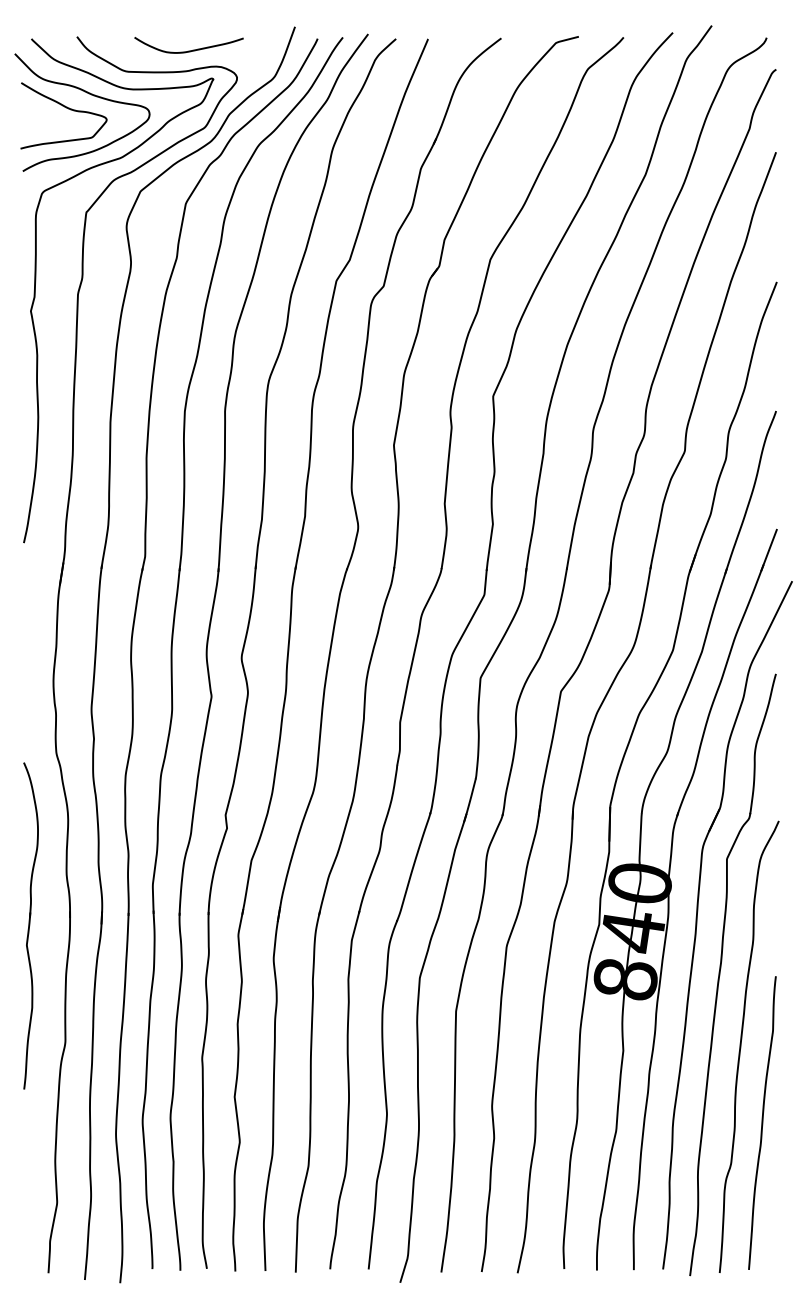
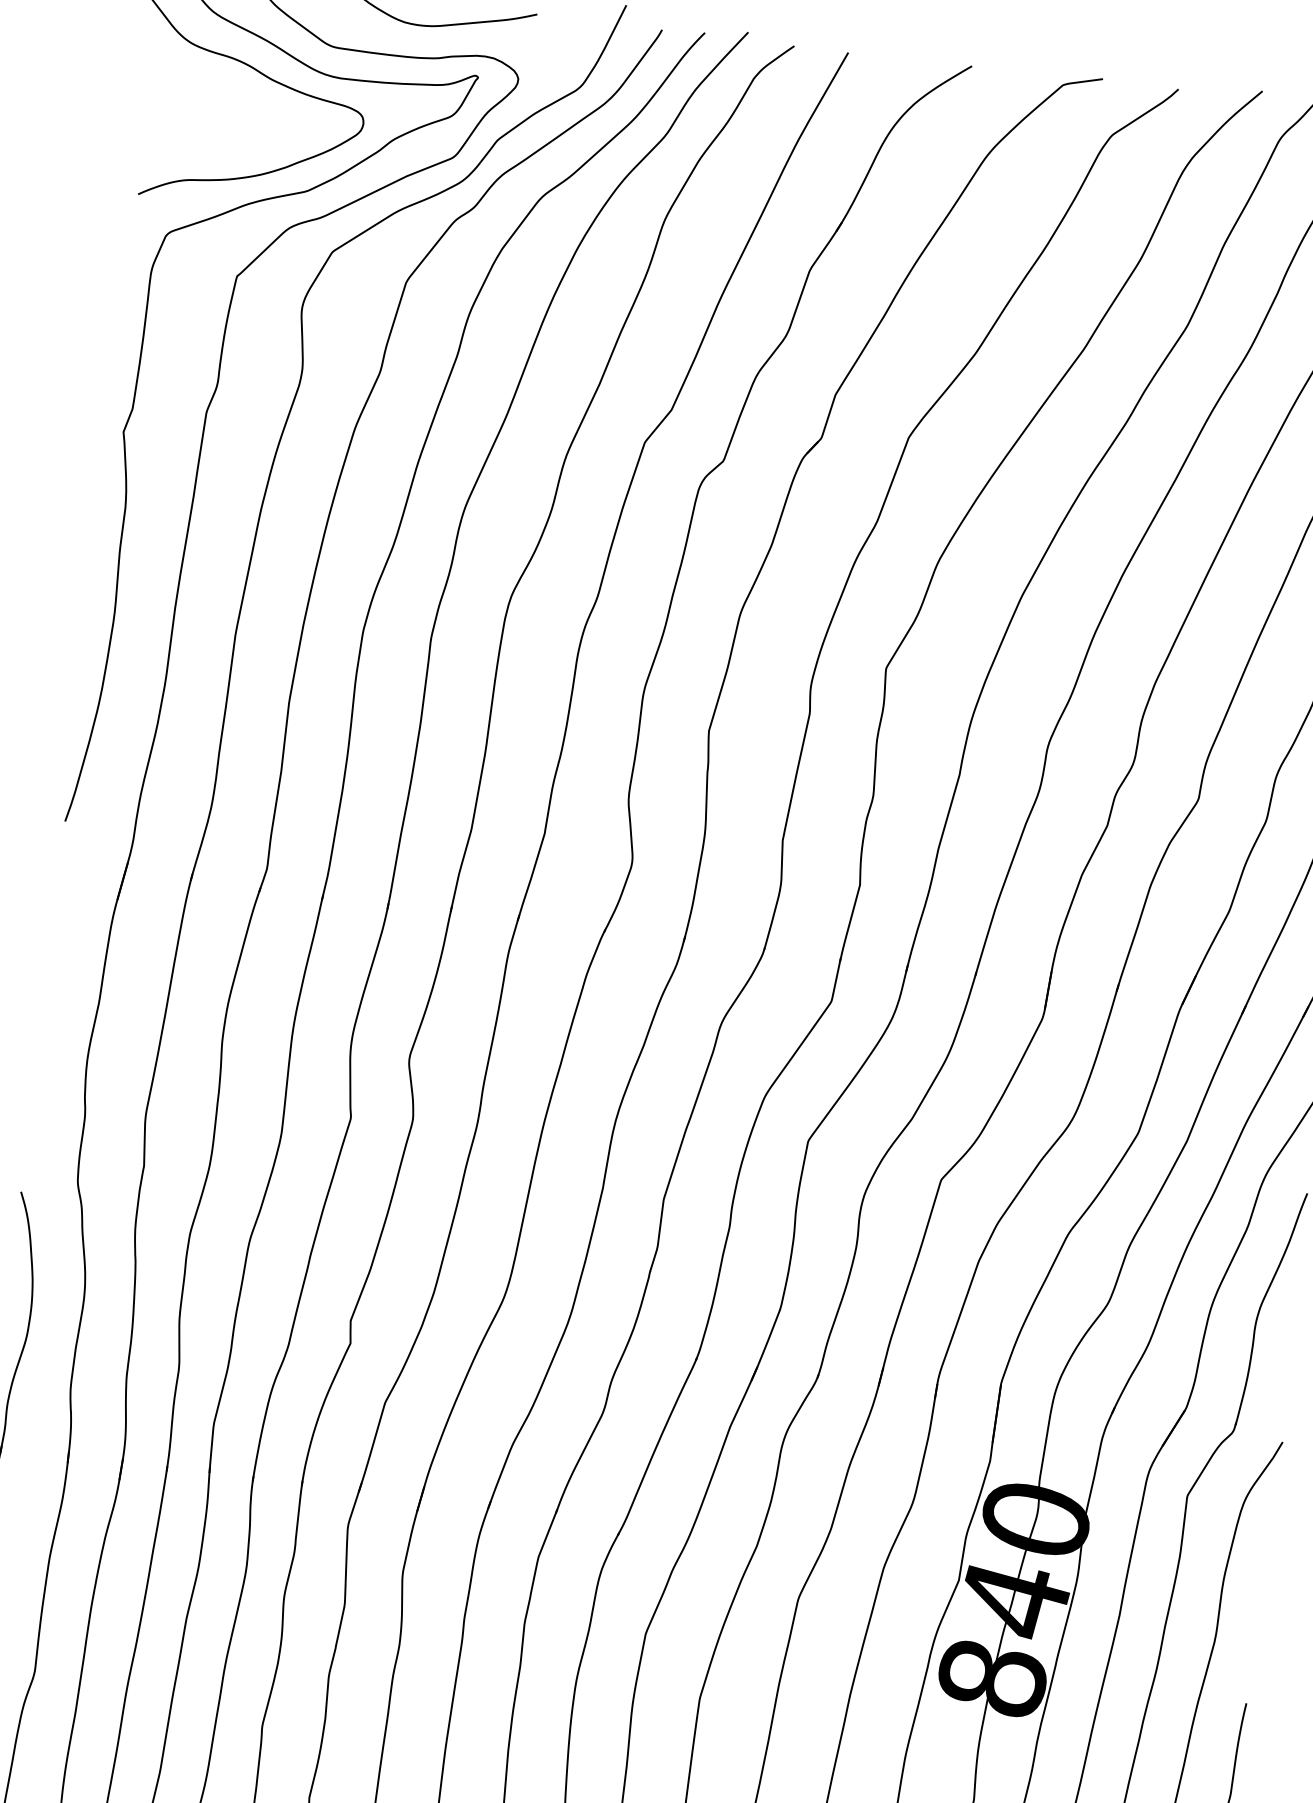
curve: (66, 108) -> (224, 97), removed

